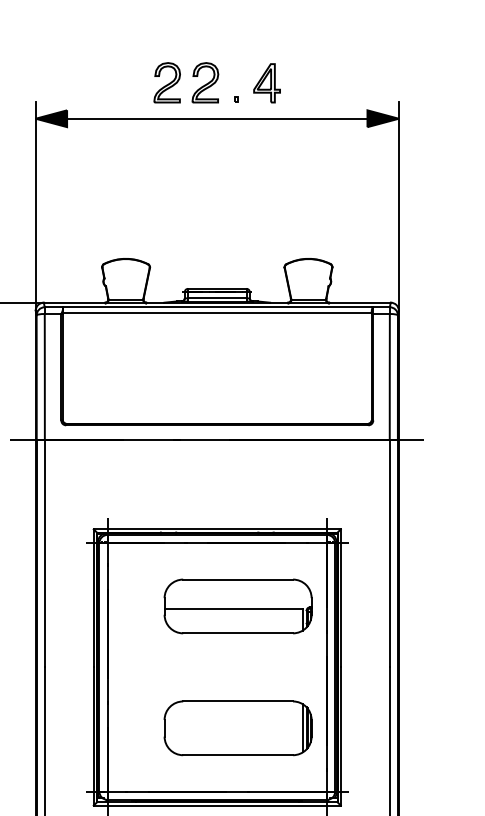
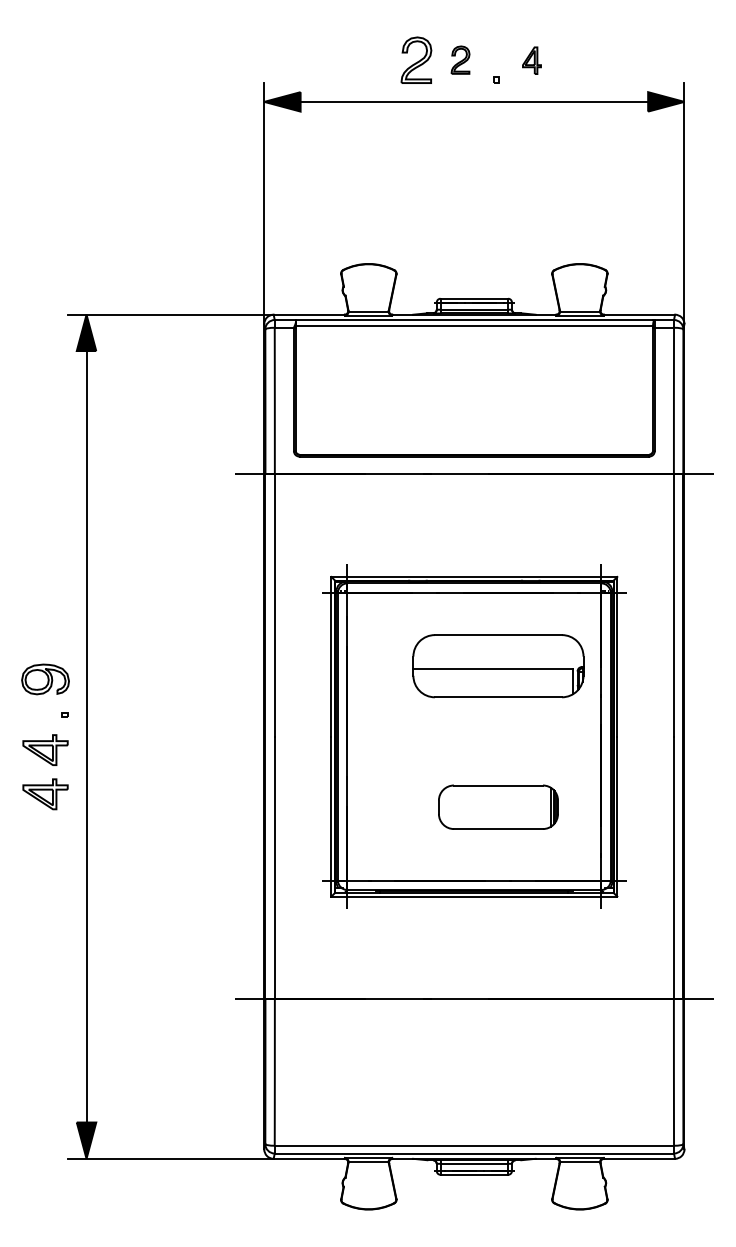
part: (205, 82) -> (460, 59), size x0.6
part: (266, 82) -> (531, 60), size x0.6
part: (238, 728) -> (498, 807), size x0.7

